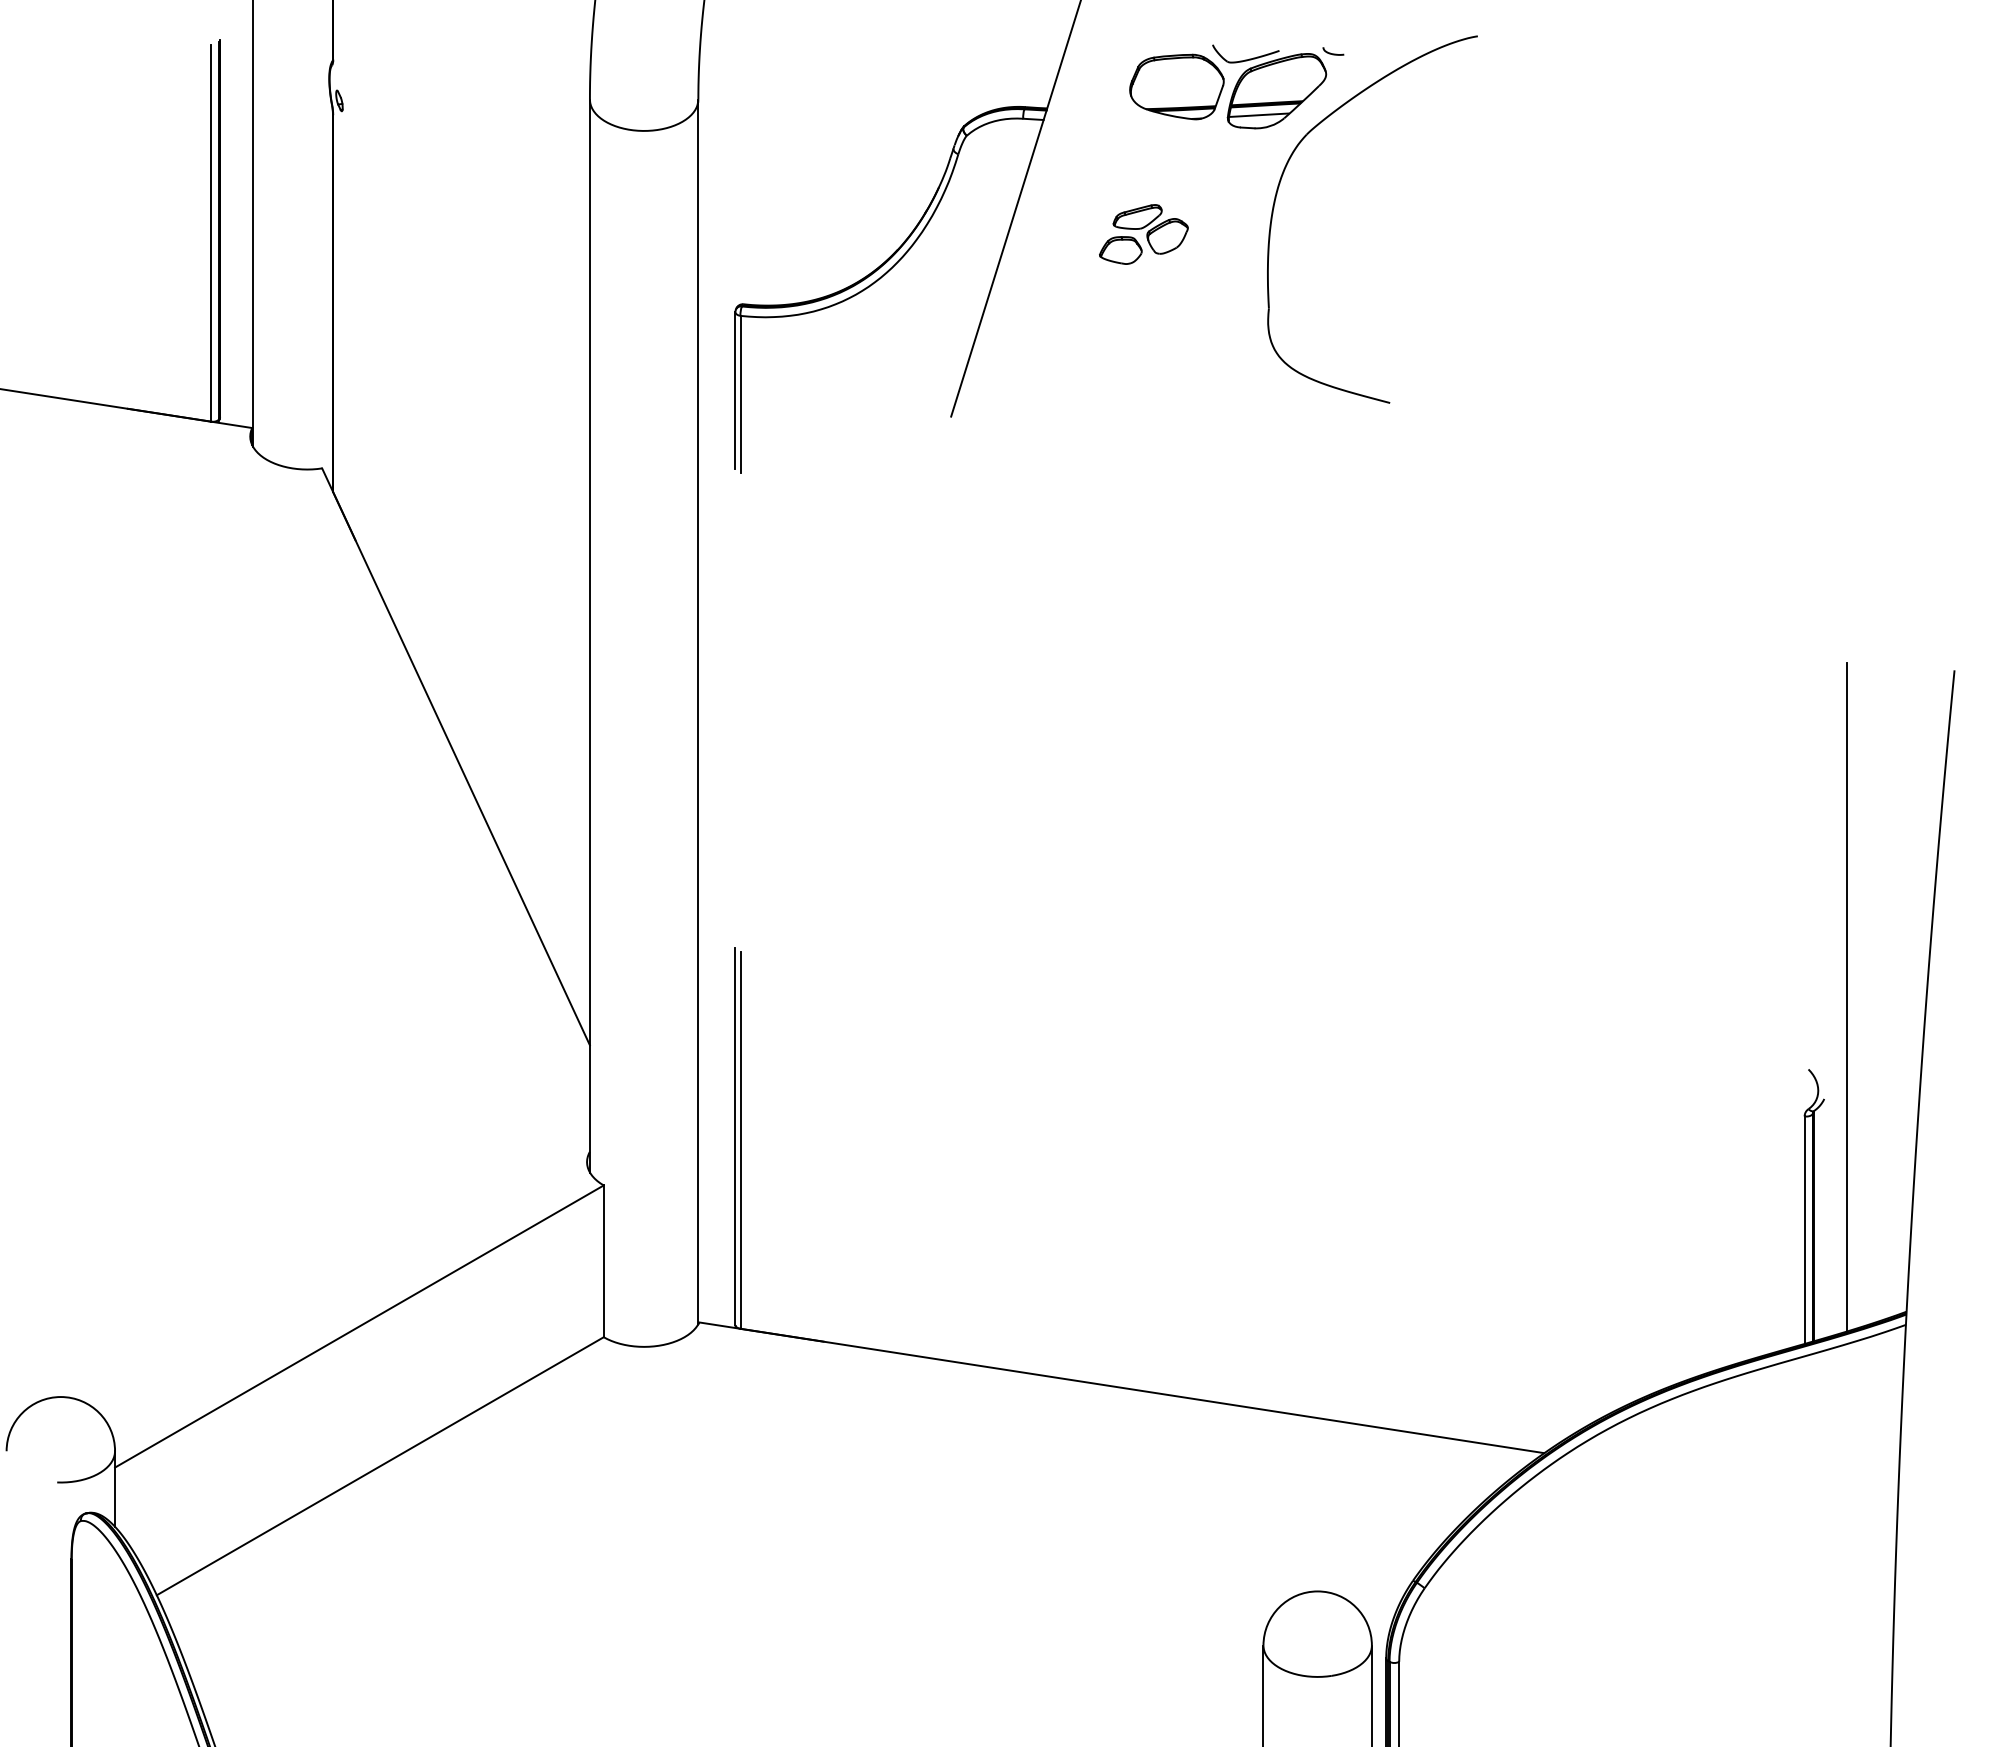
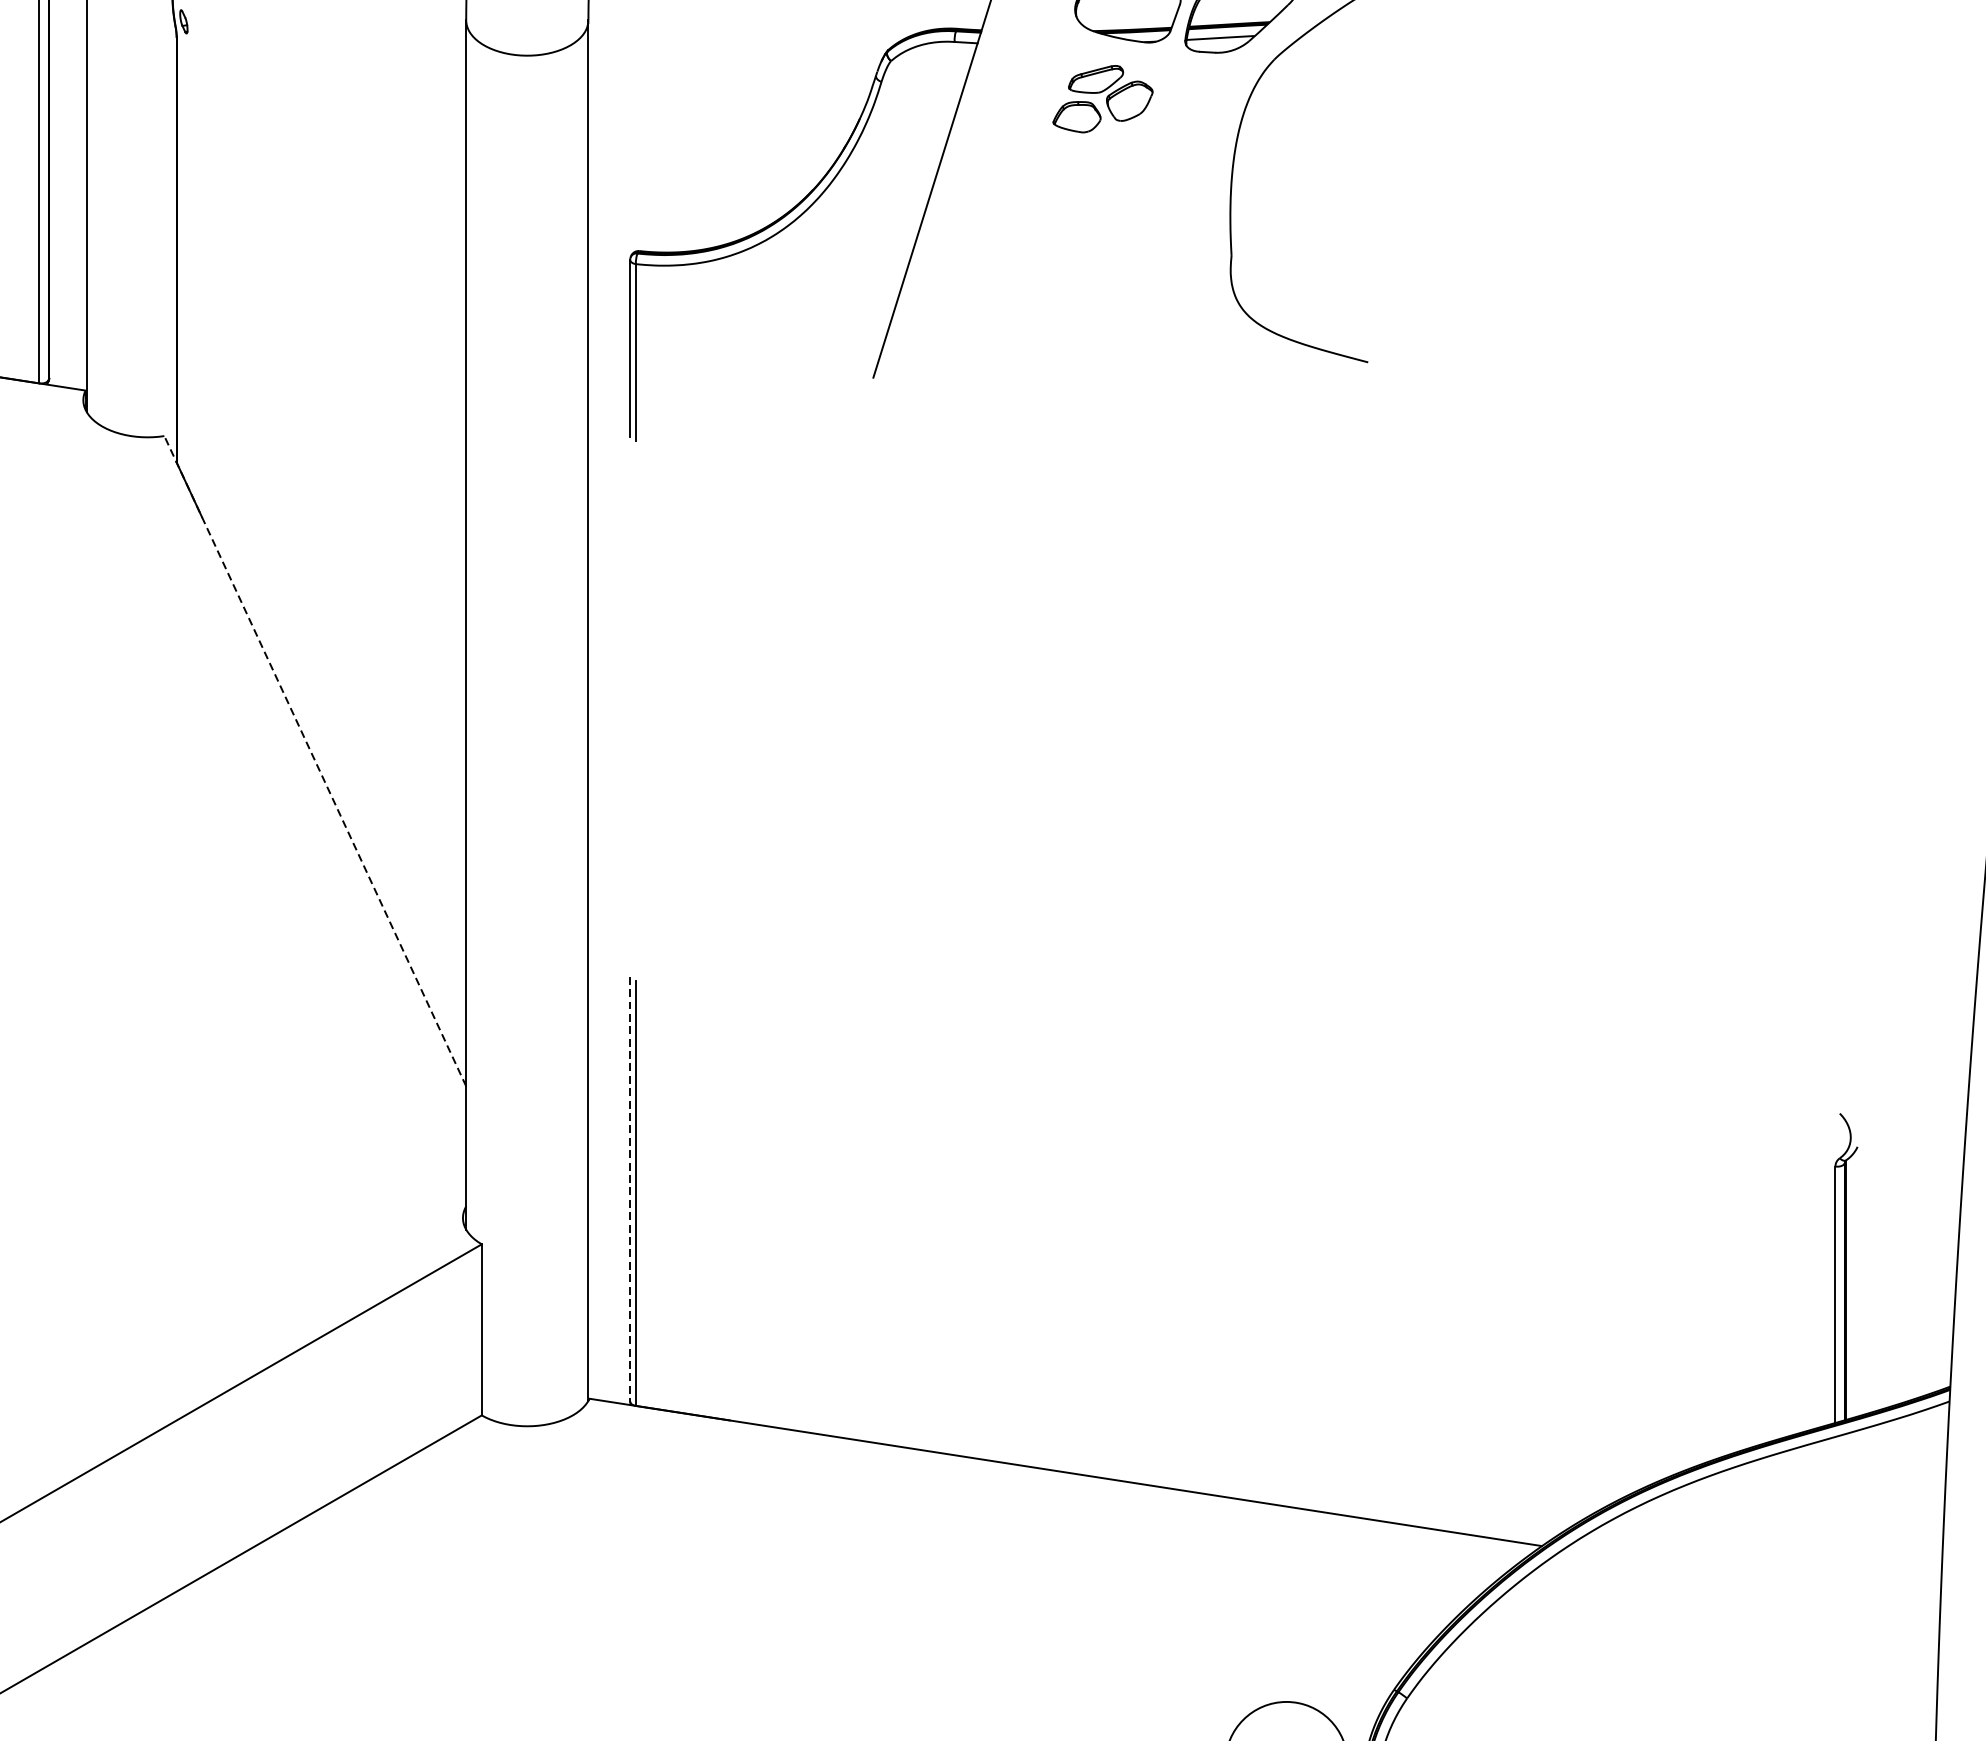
part: (1143, 234) -> (1102, 99), moved
line: (455, 756) -> (314, 760), solid -> dashed
line: (1846, 997) -> (1882, 1032), removed
line: (735, 1137) -> (630, 1190), solid -> dashed

